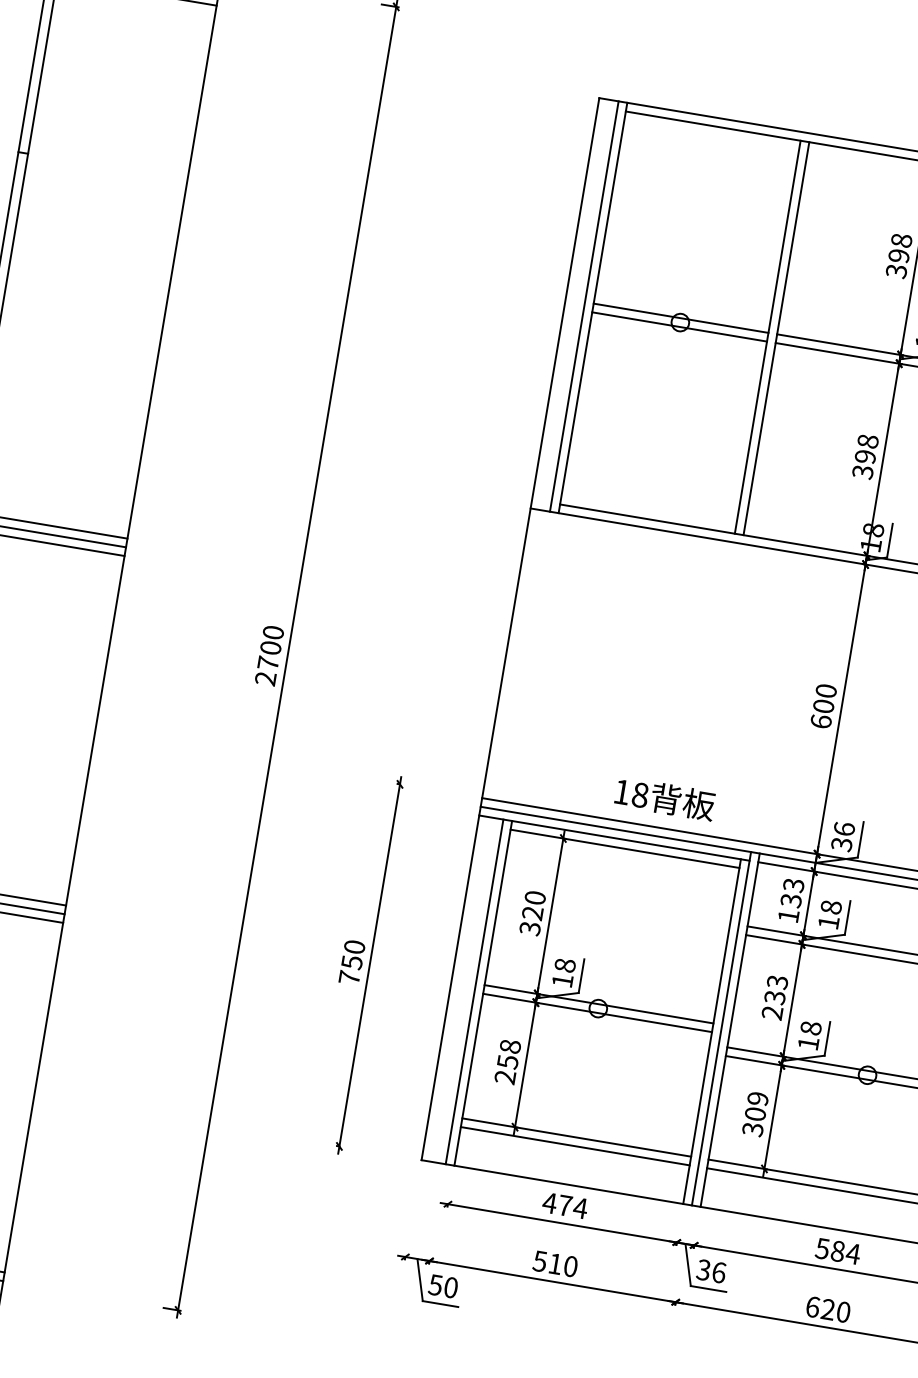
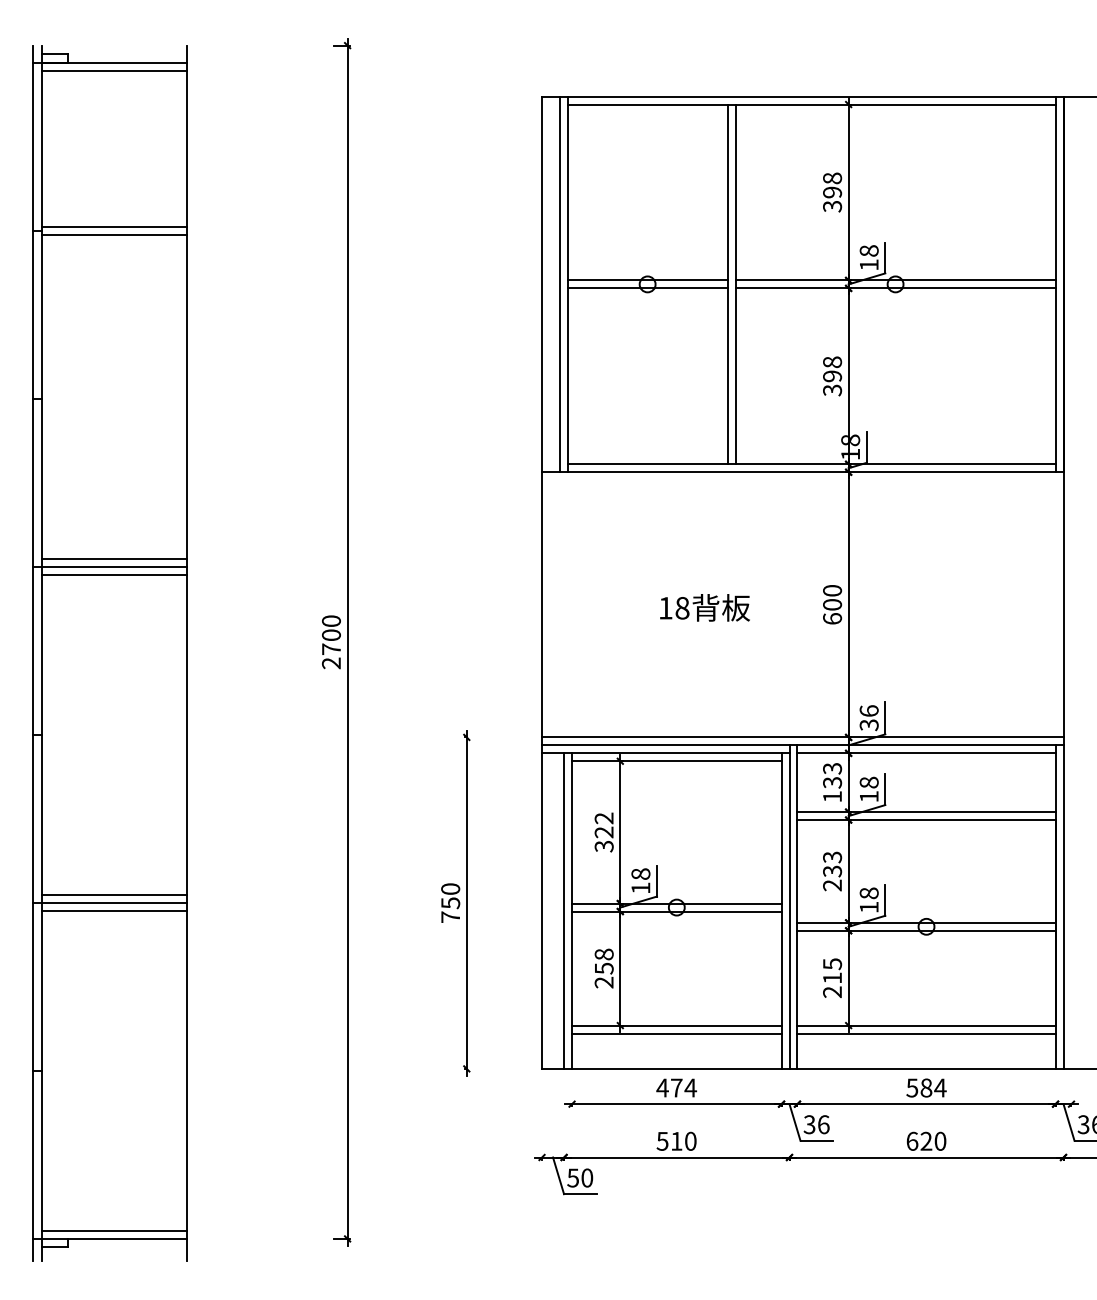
line: (108, 162) -> (114, 227), added
line: (106, 171) -> (114, 235), added
text: (664, 798) -> (704, 607), moved
text: (534, 897) -> (603, 818), 320 -> 322
text: (755, 1114) -> (832, 978), 309 -> 215

